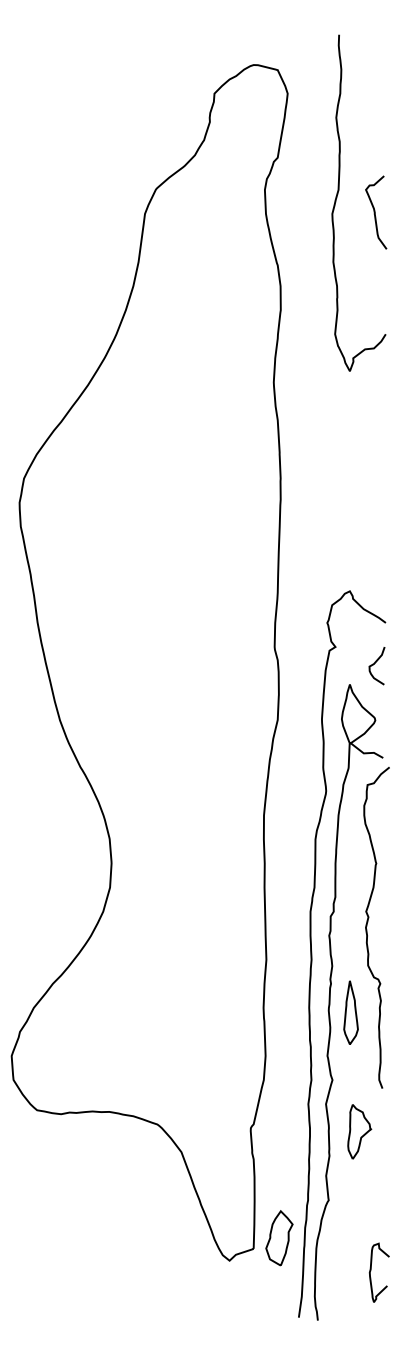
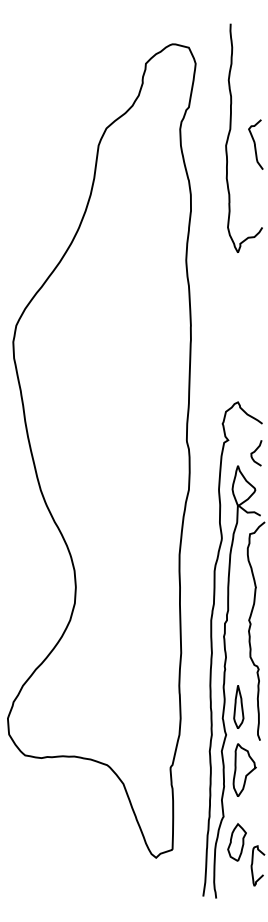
part: (350, 1011) -> (238, 706), moved
part: (359, 1130) -> (244, 769), size x1.43
part: (278, 1238) -> (236, 842), moved

